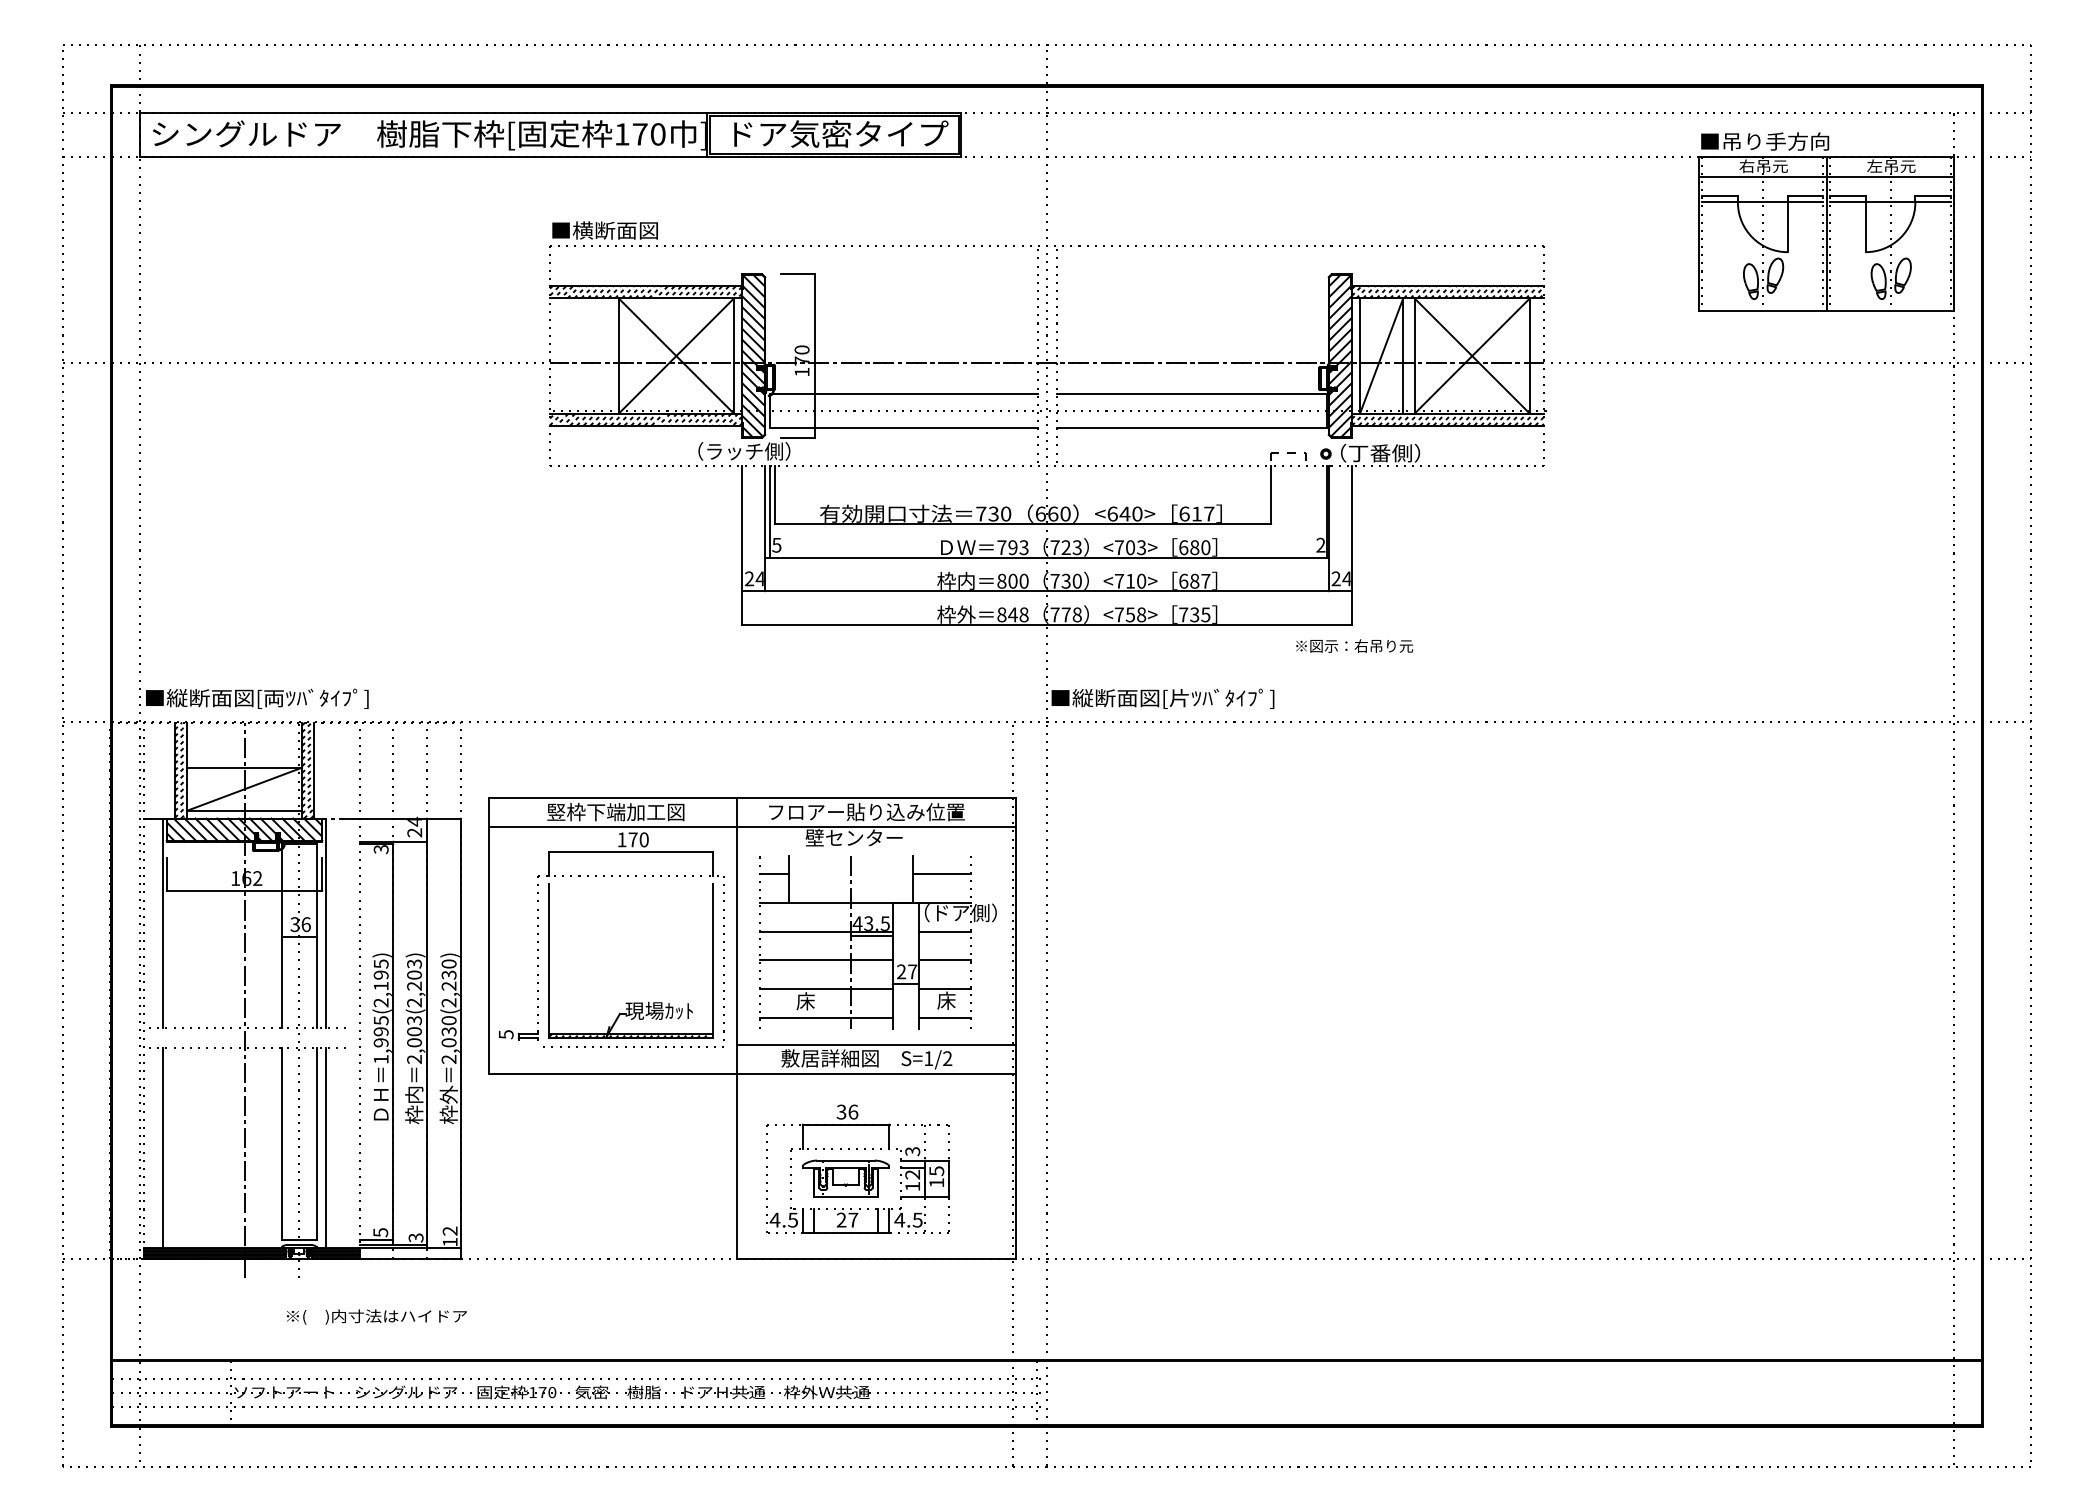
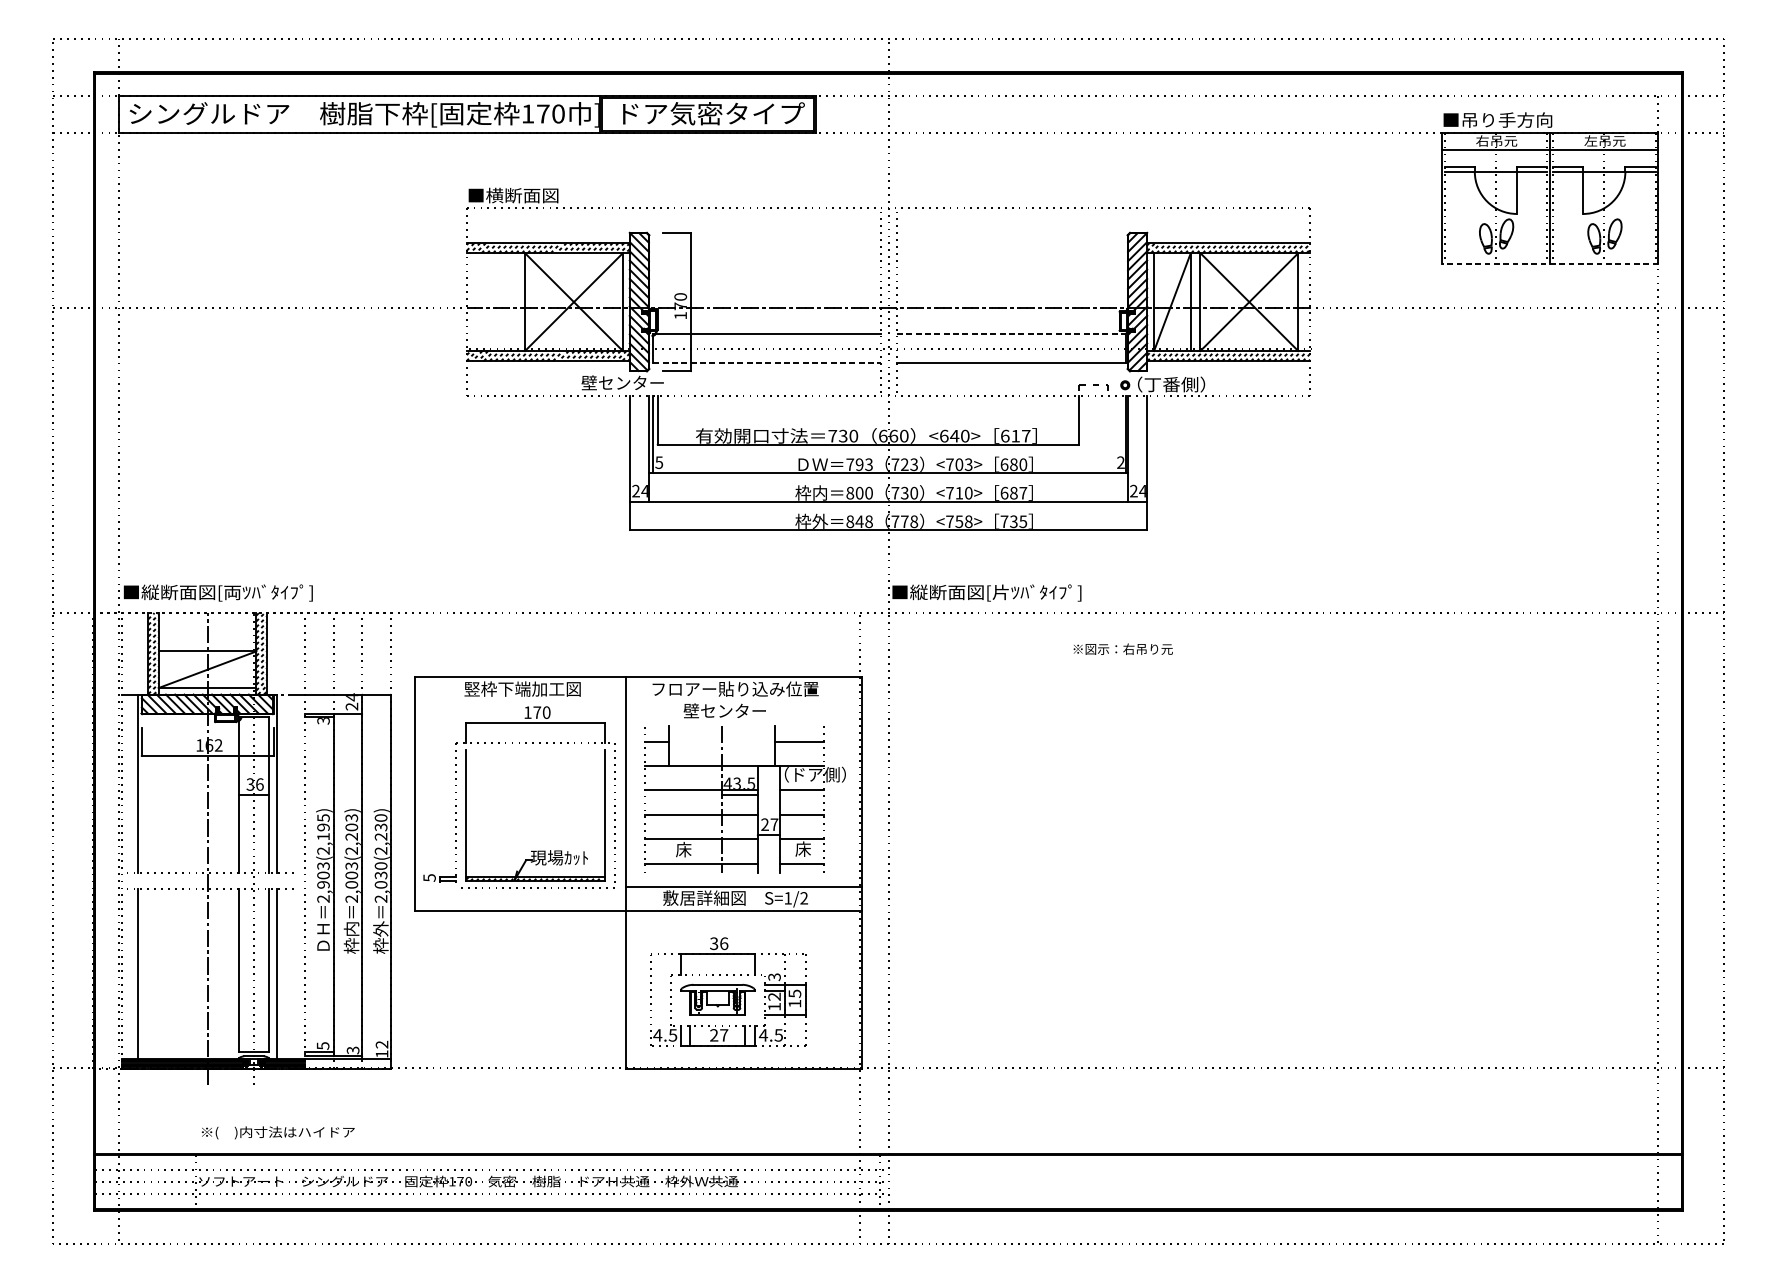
line: (1826, 311) -> (1549, 264), solid -> dashed
line: (1191, 393) -> (1011, 333), solid -> dashed
line: (903, 428) -> (766, 363), solid -> dashed
text: (737, 451) -> (625, 383), （ラッチ側） -> 壁センター
text: (1354, 645) -> (1123, 648), moved
line: (752, 827) -> (638, 702), removed
text: (380, 1039) -> (322, 882), 1,995(2,195) -> 2,903(2,195)
text: (376, 1316) -> (277, 1132), moved

